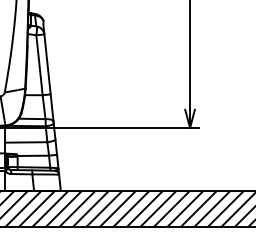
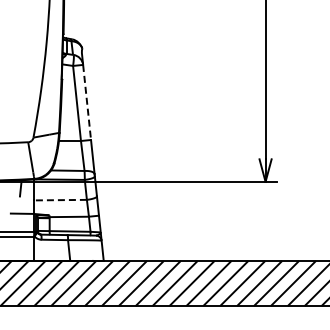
line: (47, 64) -> (87, 102), solid -> dashed
line: (26, 142) -> (60, 200), solid -> dashed

